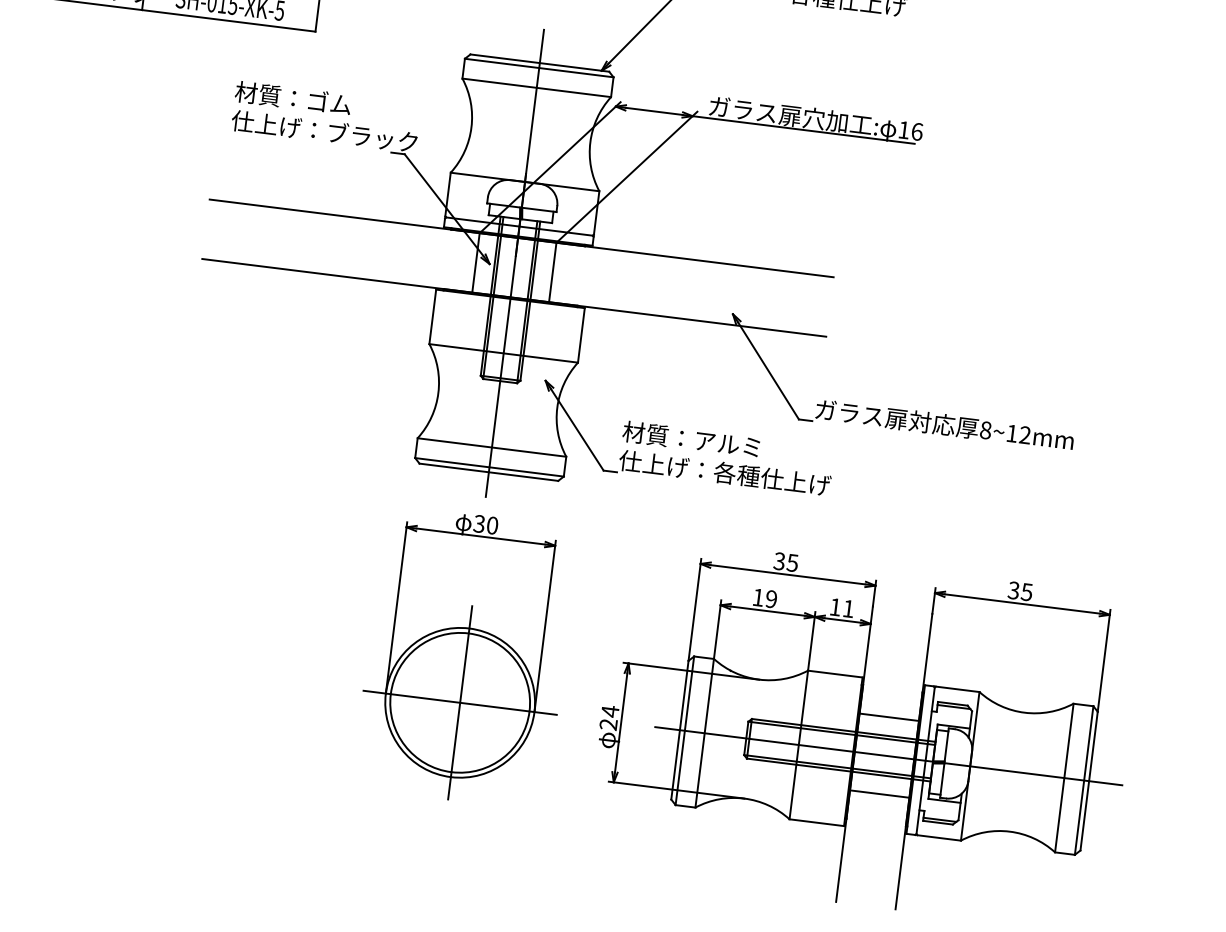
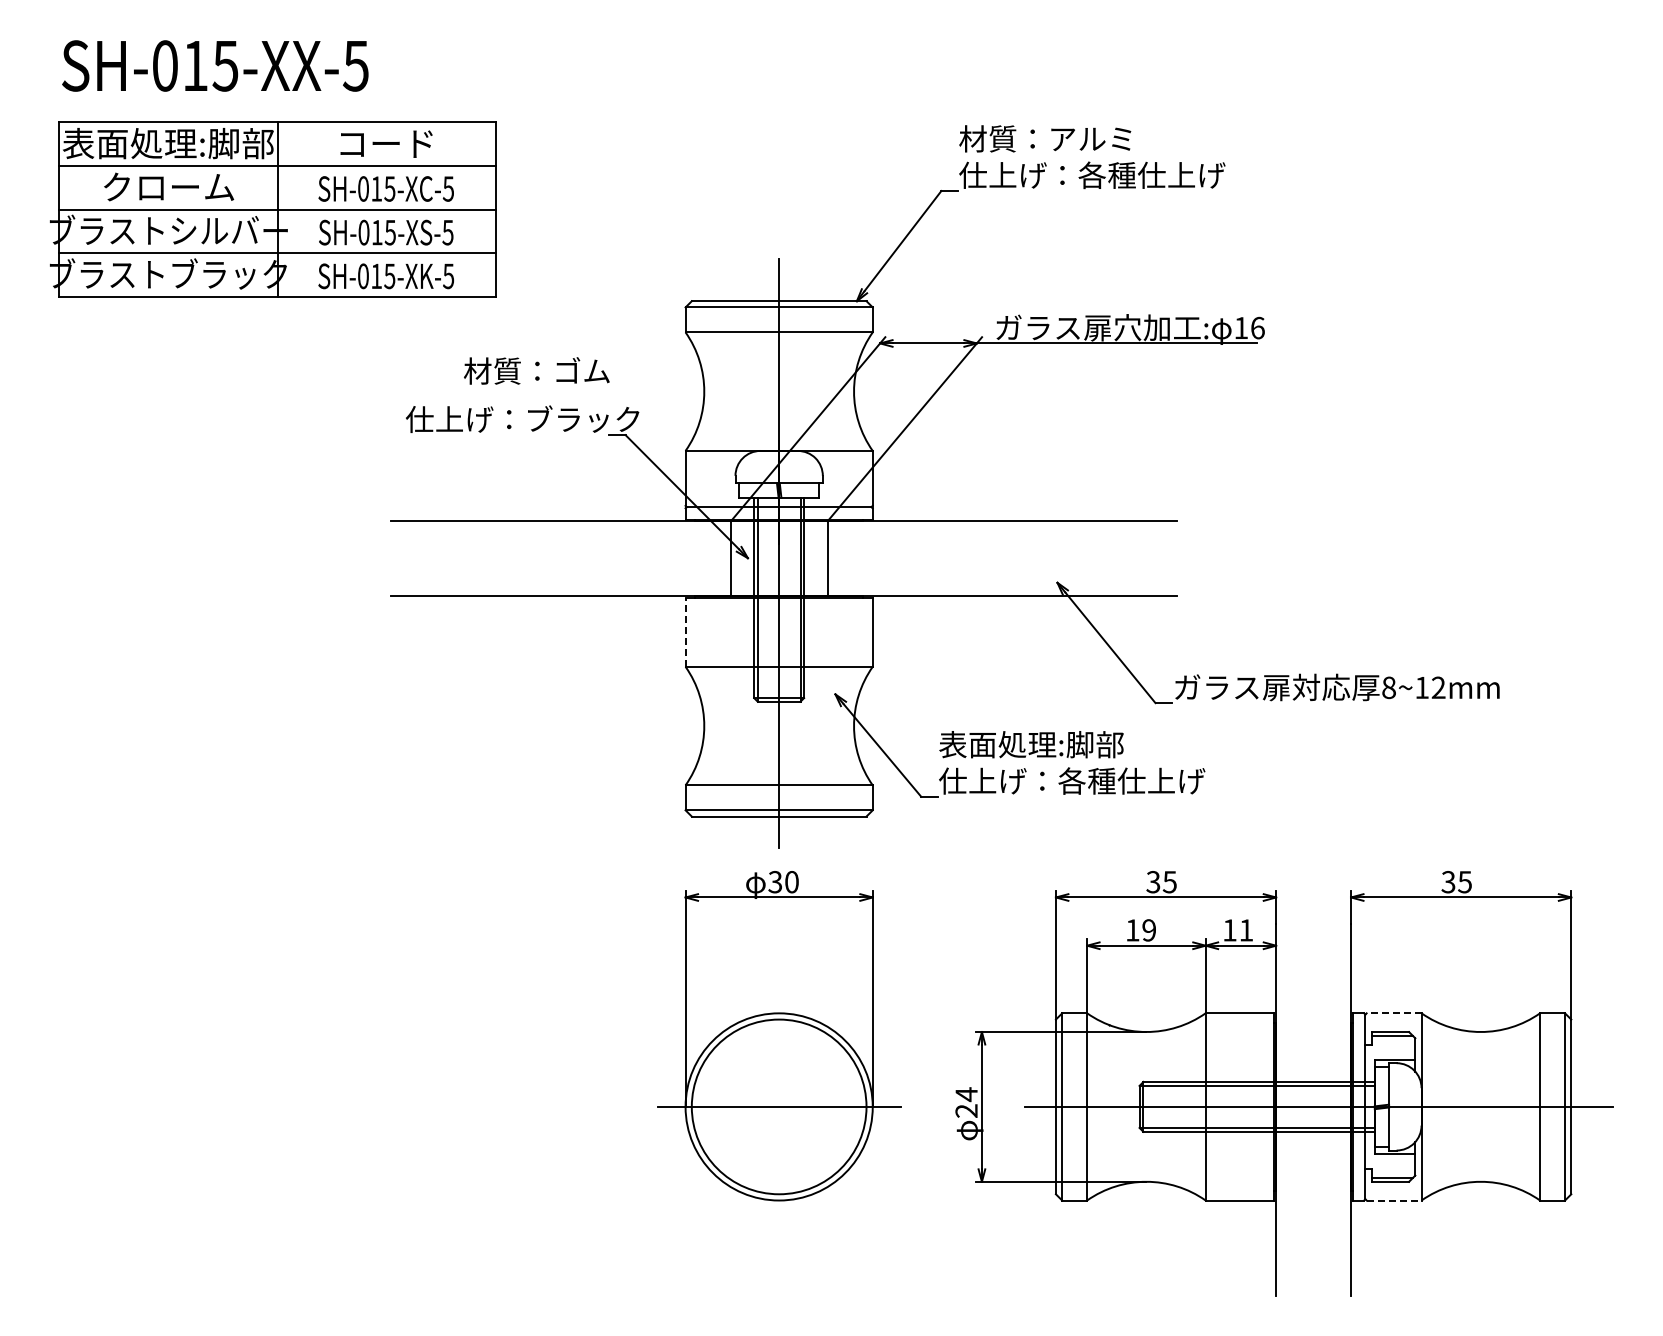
text: (293, 97) -> (536, 370), moved
line: (432, 316) -> (685, 632), solid -> dashed
text: (696, 440) -> (1031, 744), 材質：アルミ -> 表面処理:脚部
line: (957, 689) -> (1393, 1013), solid -> dashed
line: (460, 702) -> (779, 1106), removed
line: (889, 717) -> (1313, 1058), removed
line: (879, 794) -> (1313, 1155), removed
line: (939, 837) -> (1394, 1200), solid -> dashed

